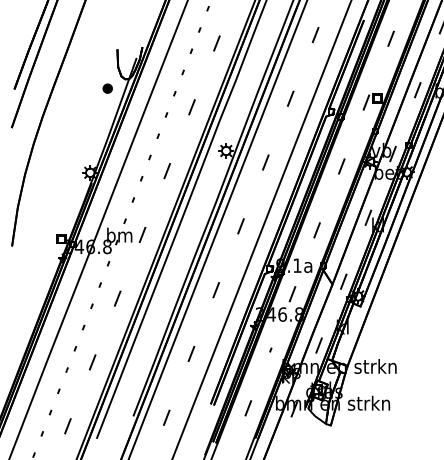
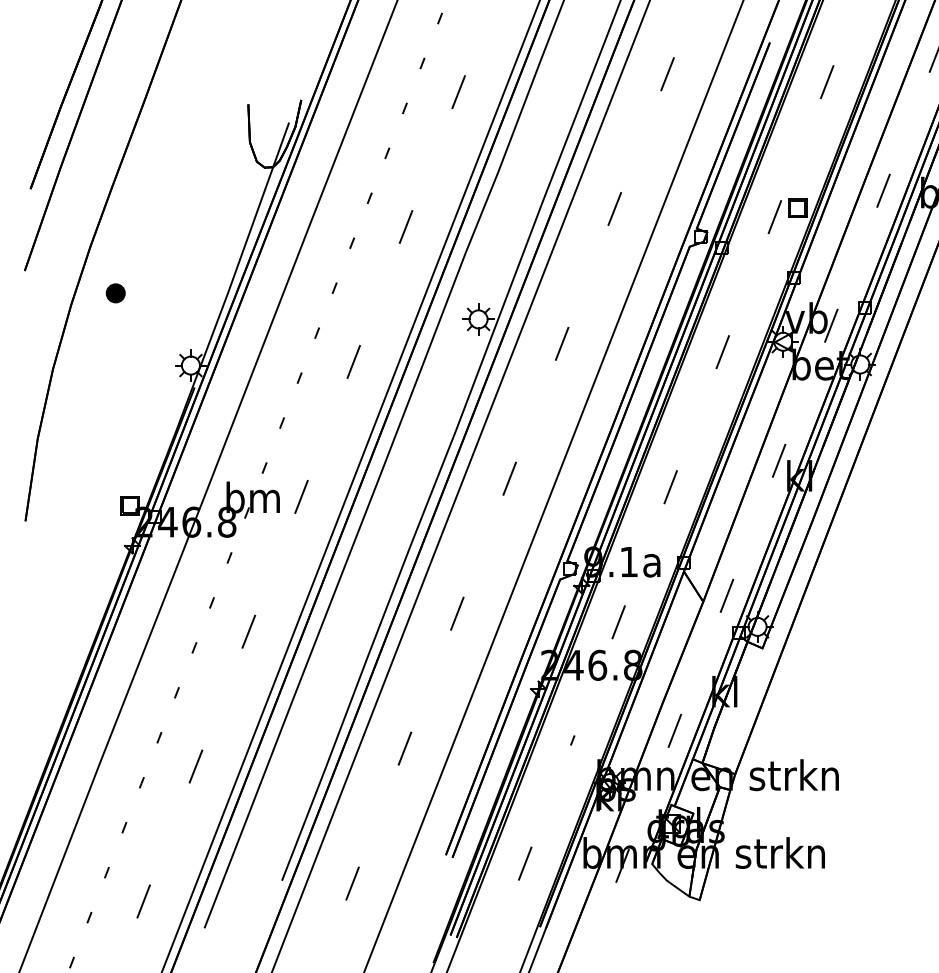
part: (107, 88) -> (115, 292), moved

